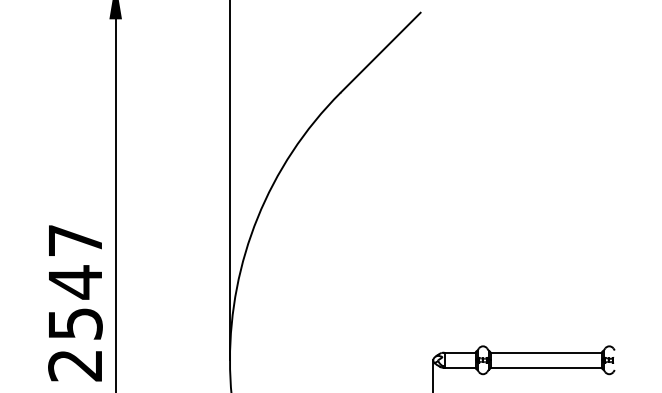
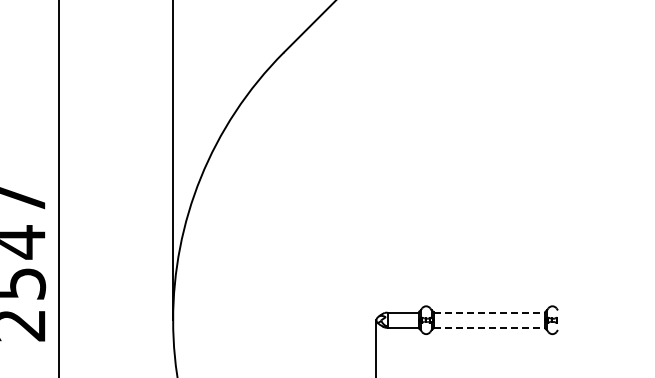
line: (546, 352) -> (489, 312), solid -> dashed
line: (546, 367) -> (489, 327), solid -> dashed

